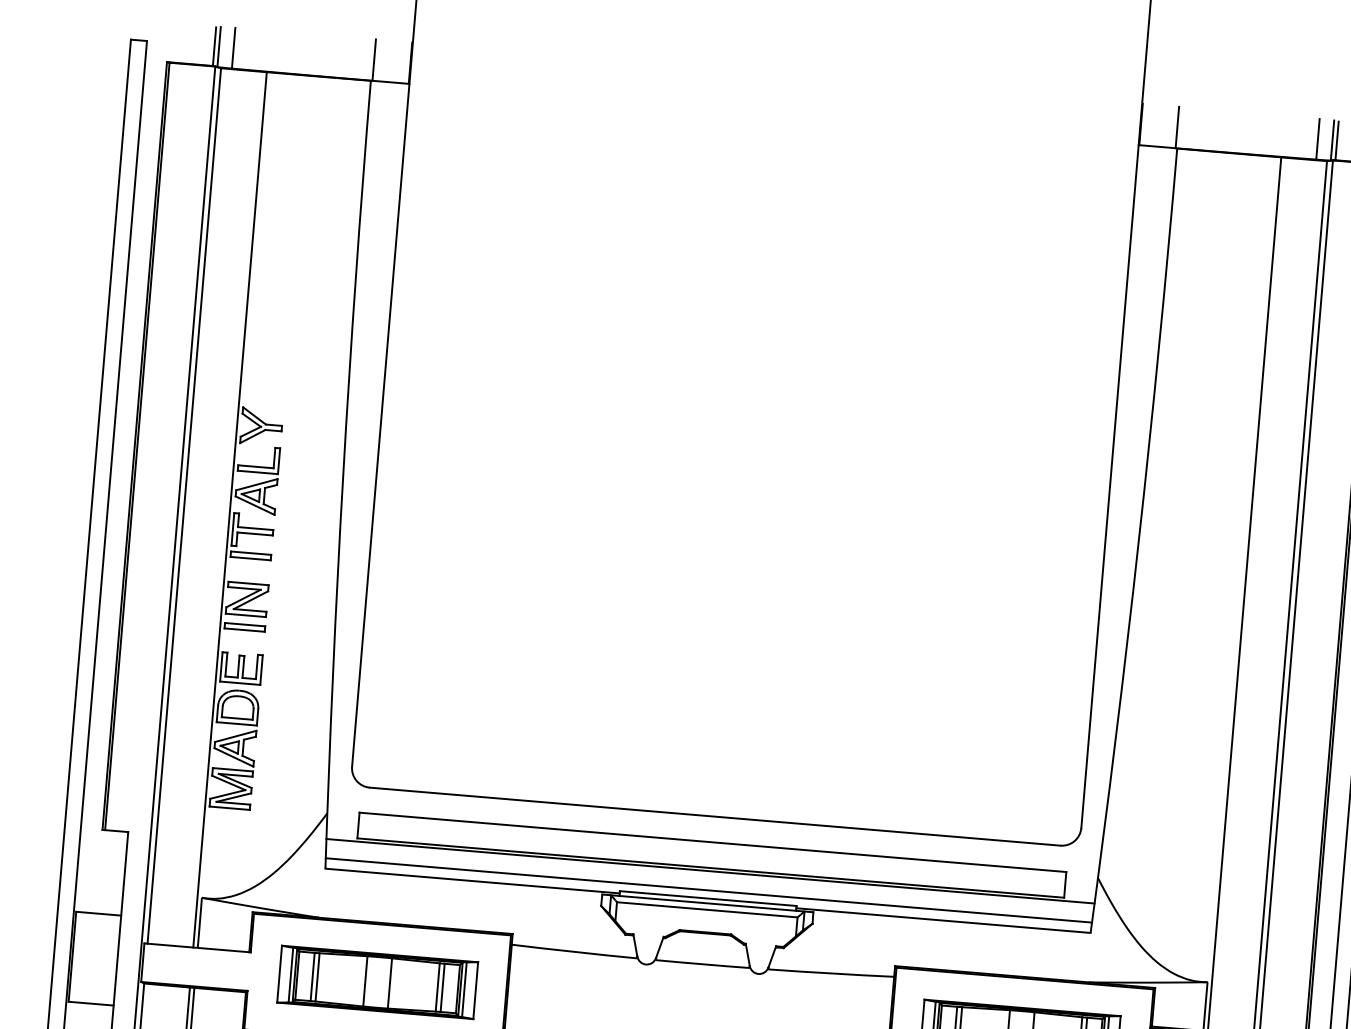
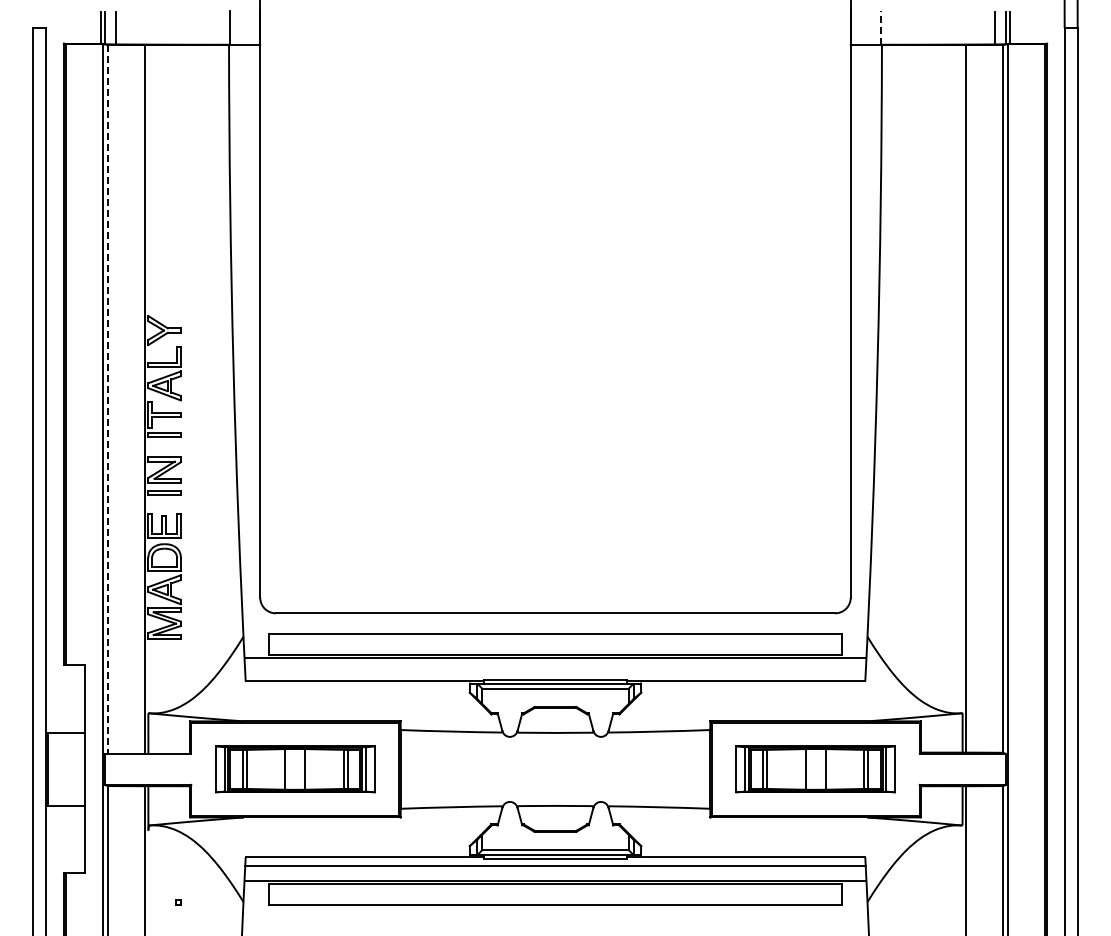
line: (1177, 128) -> (880, 28), solid -> dashed
line: (184, 506) -> (107, 399), solid -> dashed
line: (708, 890) -> (555, 673), removed

